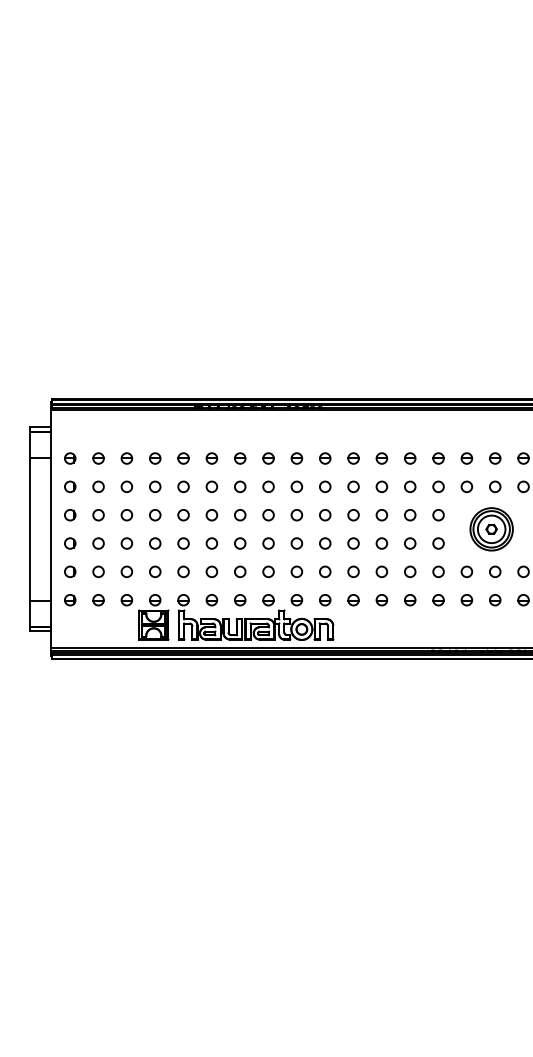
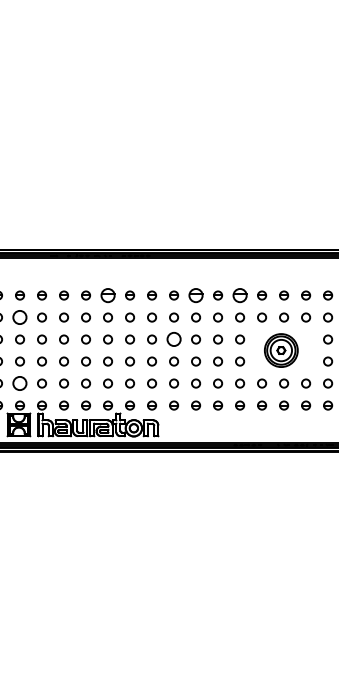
part: (268, 458) -> (108, 295), size x1.6
part: (381, 458) -> (195, 295), size x1.6
part: (438, 458) -> (240, 295), size x1.6
circle: (155, 486) -> (20, 317), size x1.6
circle: (353, 515) -> (174, 339), size x1.6
circle: (155, 571) -> (20, 383), size x1.6

